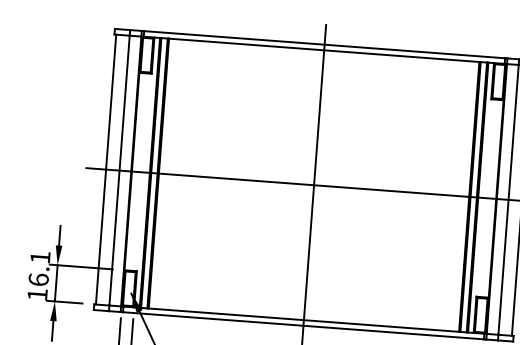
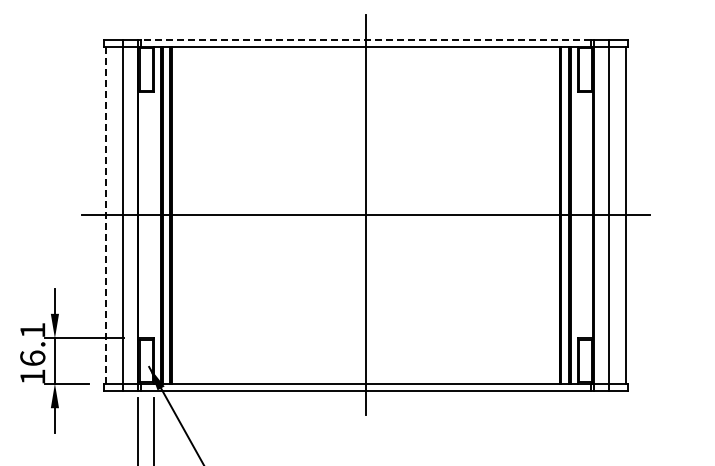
line: (324, 44) -> (365, 39), solid -> dashed
line: (106, 169) -> (106, 214), solid -> dashed

